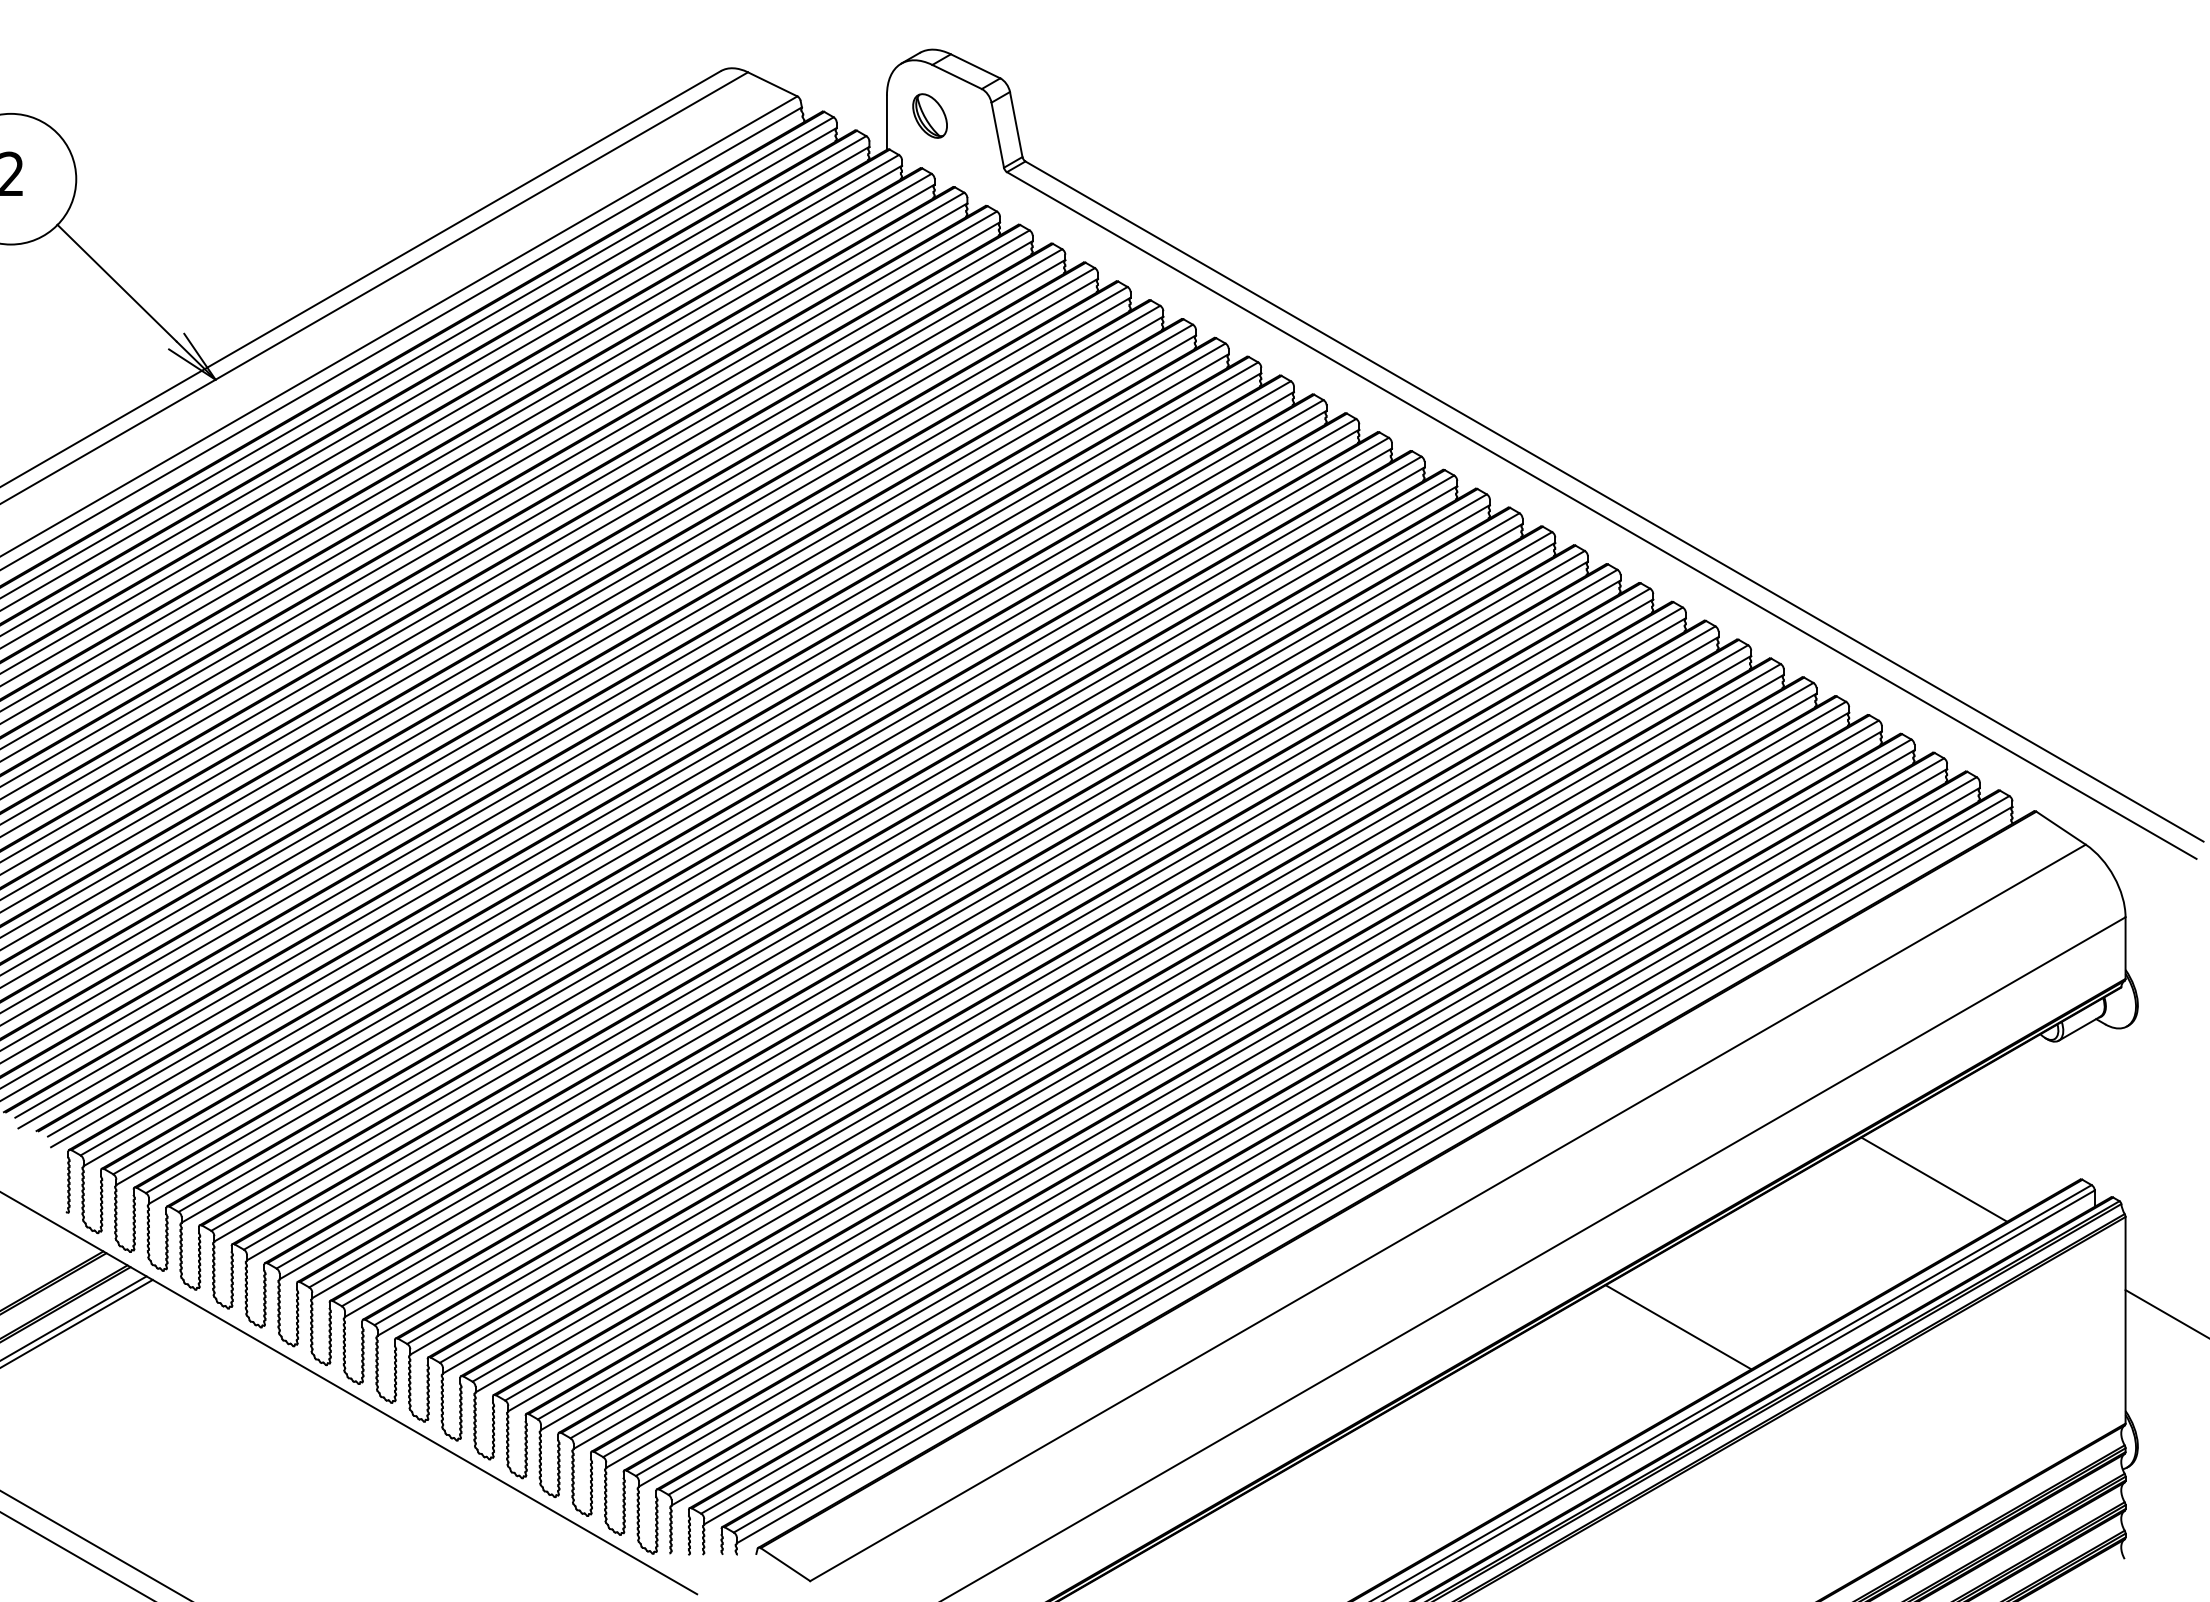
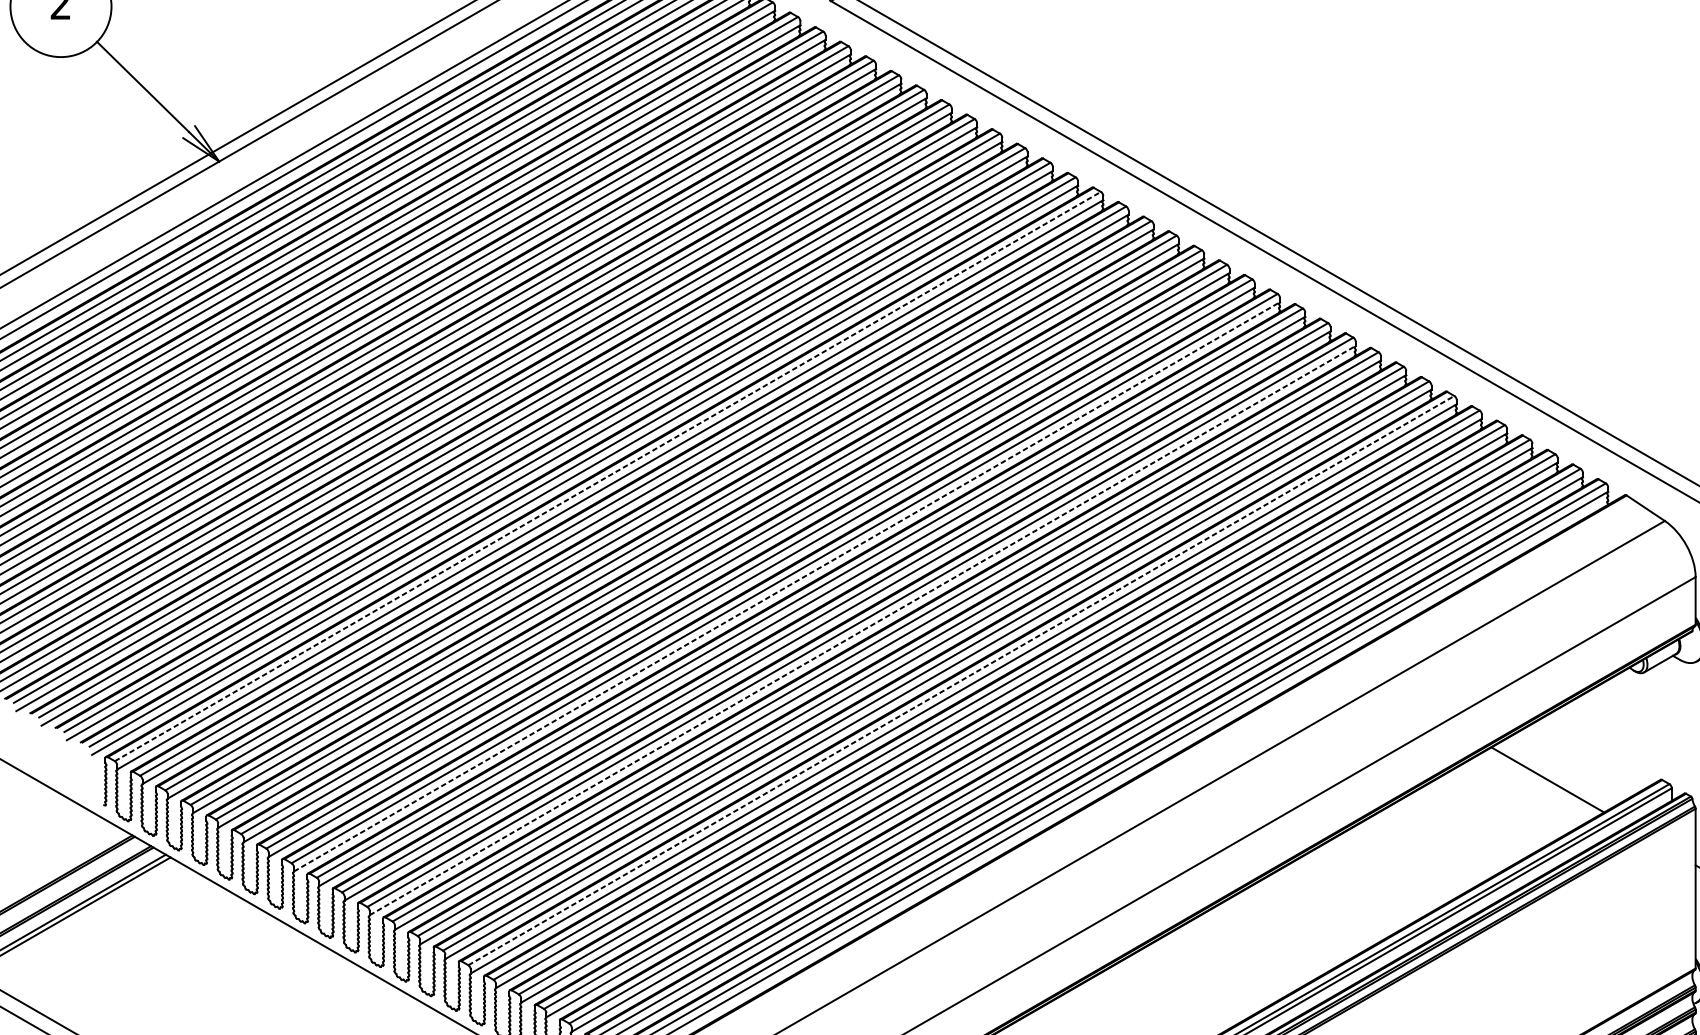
line: (718, 786) -> (607, 476), solid -> dashed
line: (950, 929) -> (787, 586), solid -> dashed
line: (1048, 986) -> (863, 630), solid -> dashed
line: (1176, 1050) -> (961, 680), solid -> dashed
line: (1678, 1327) -> (1350, 894), removed

